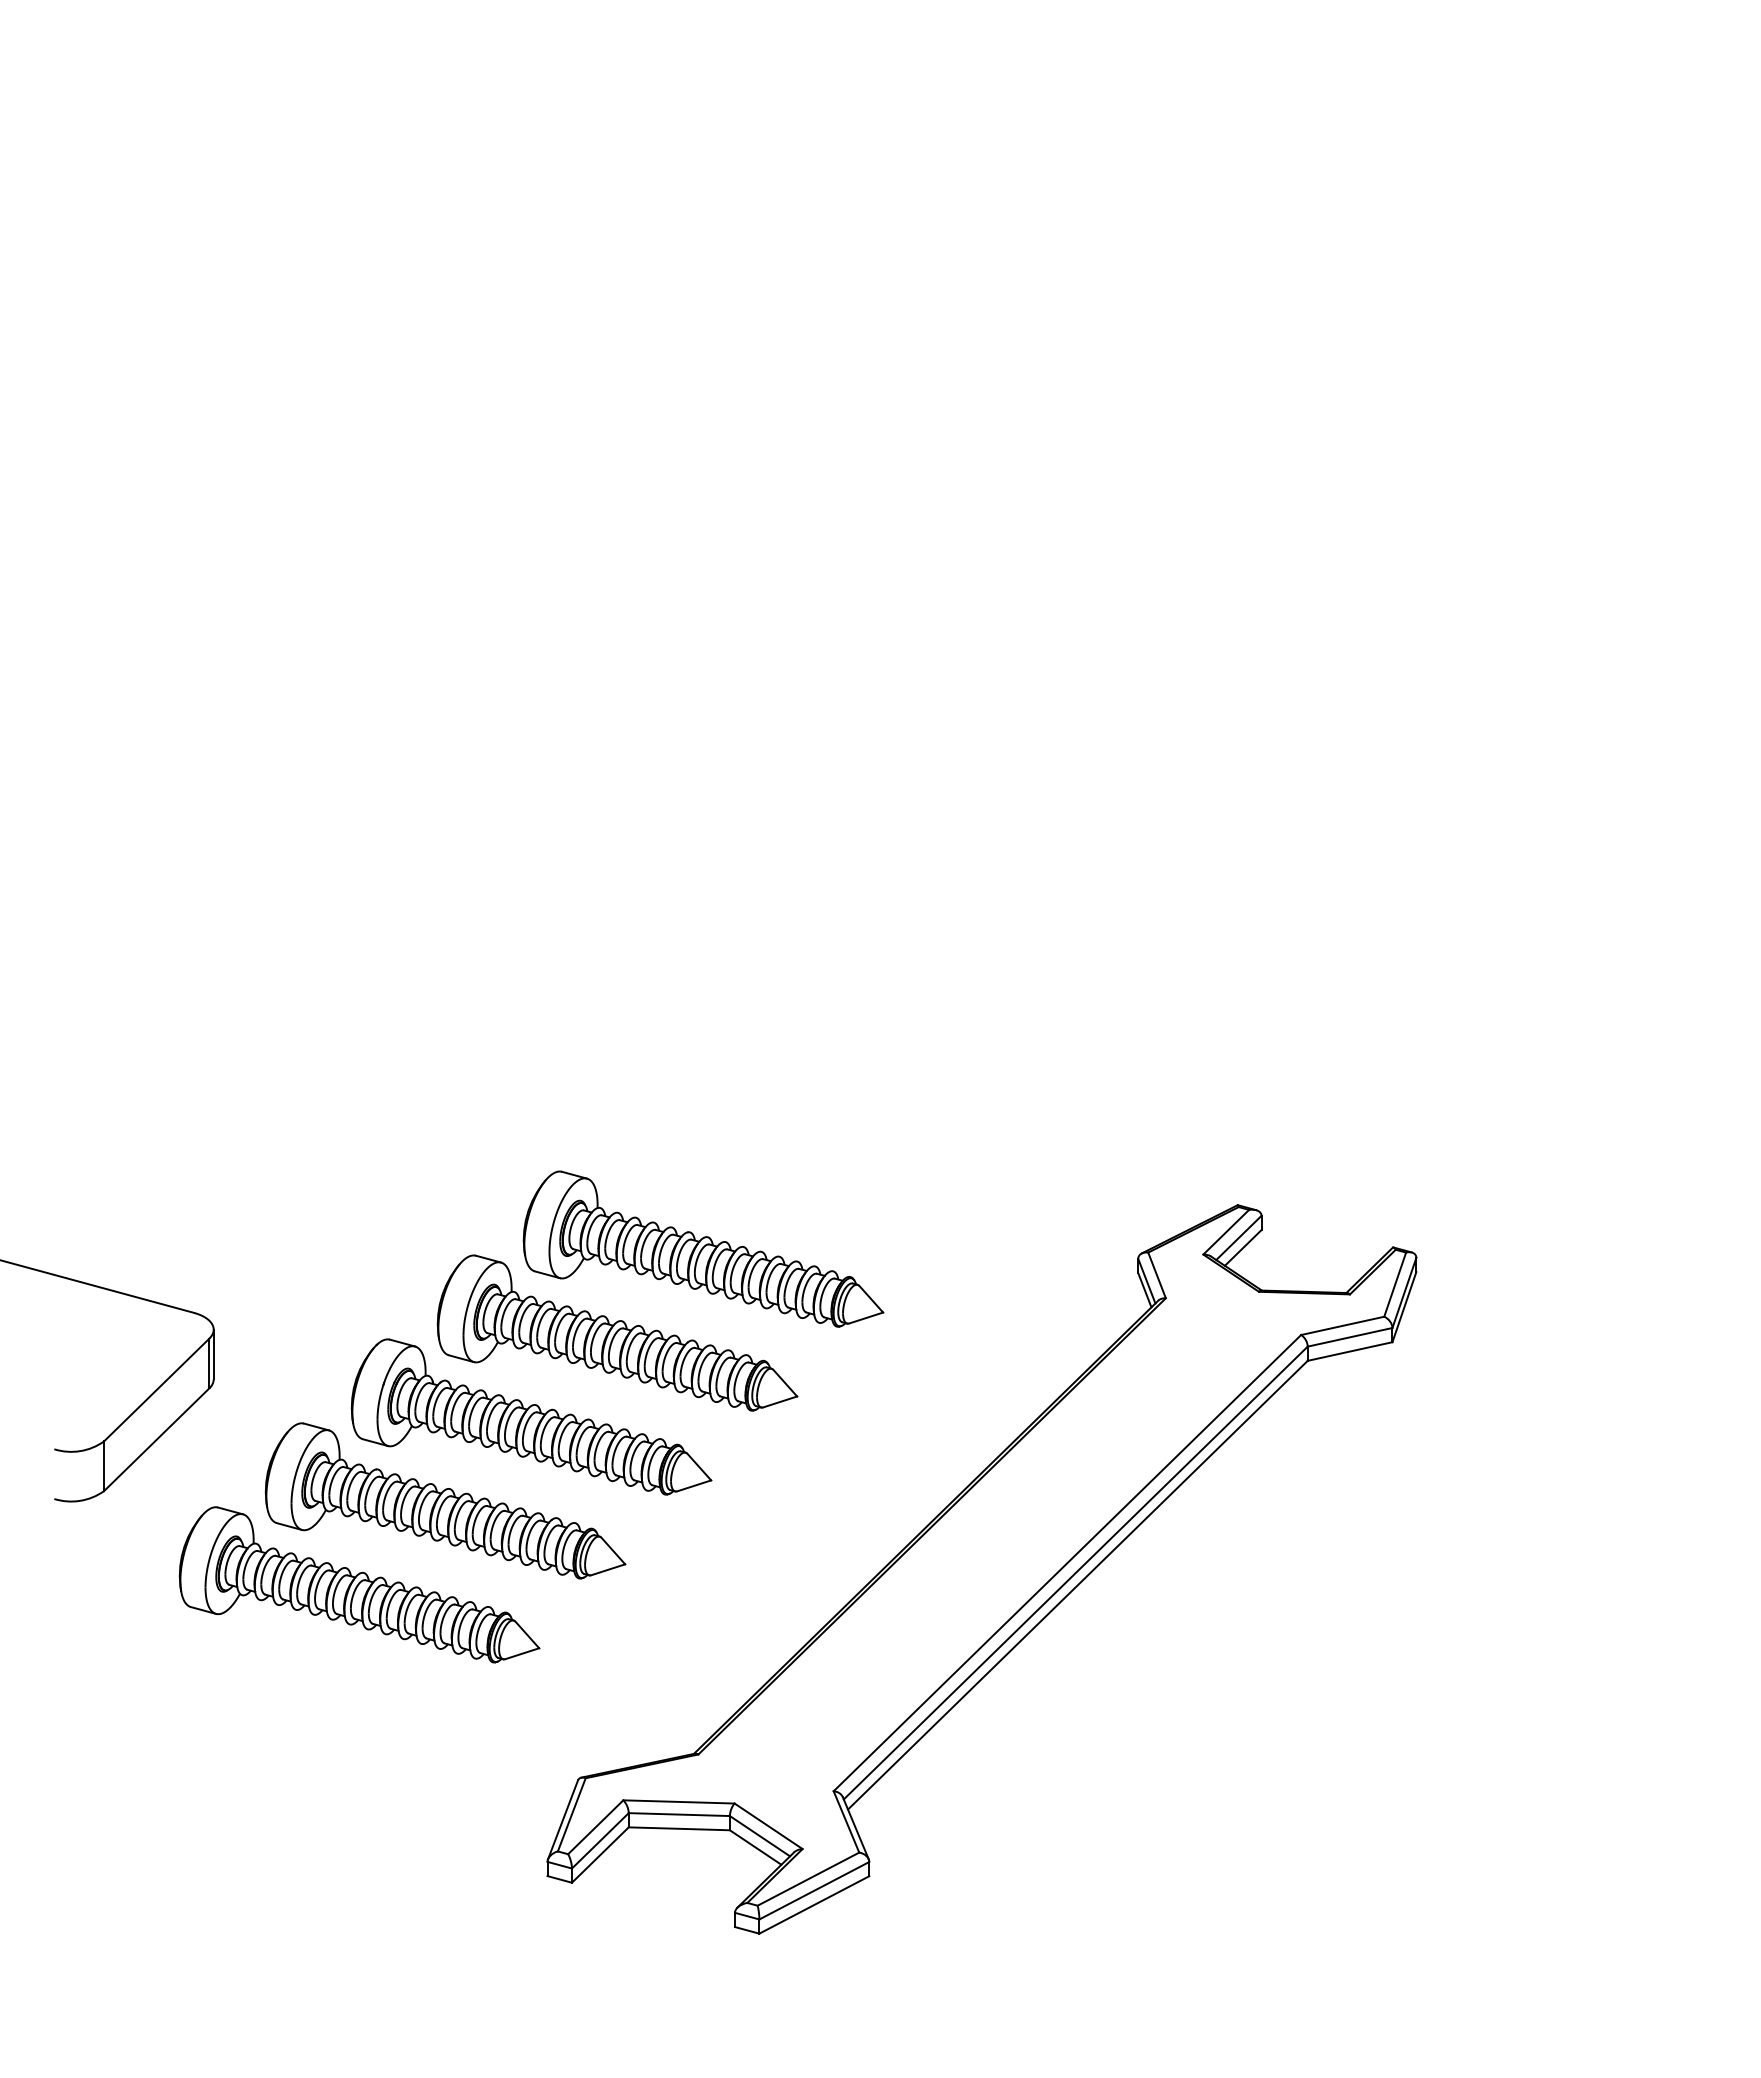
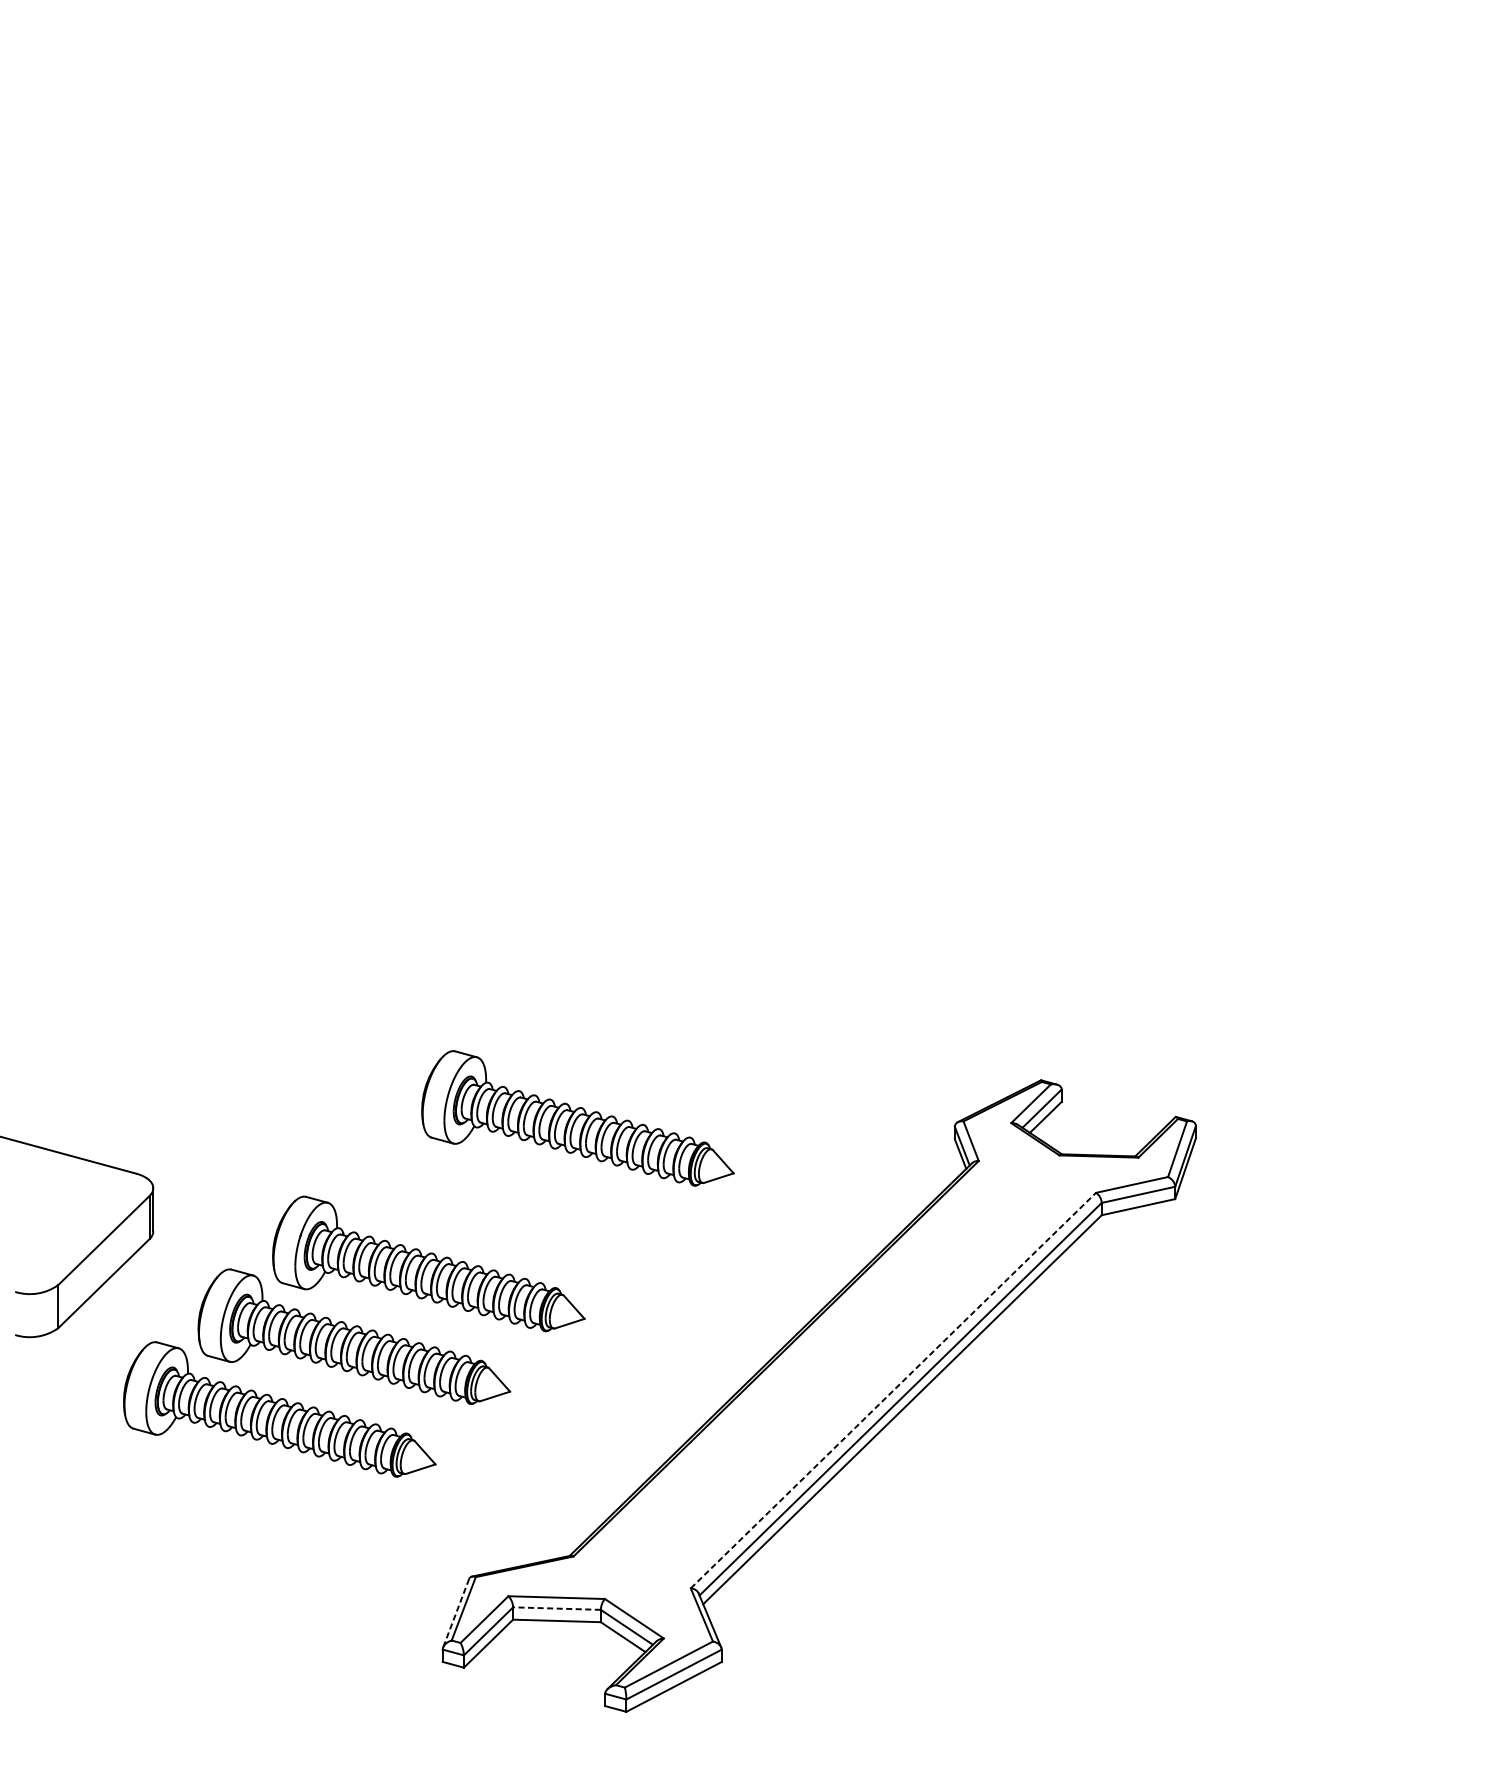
part: (617, 1332) -> (503, 1190), removed
line: (1067, 1563) -> (893, 1390), solid -> dashed
line: (679, 1814) -> (557, 1608), solid -> dashed
line: (562, 1820) -> (455, 1613), solid -> dashed

